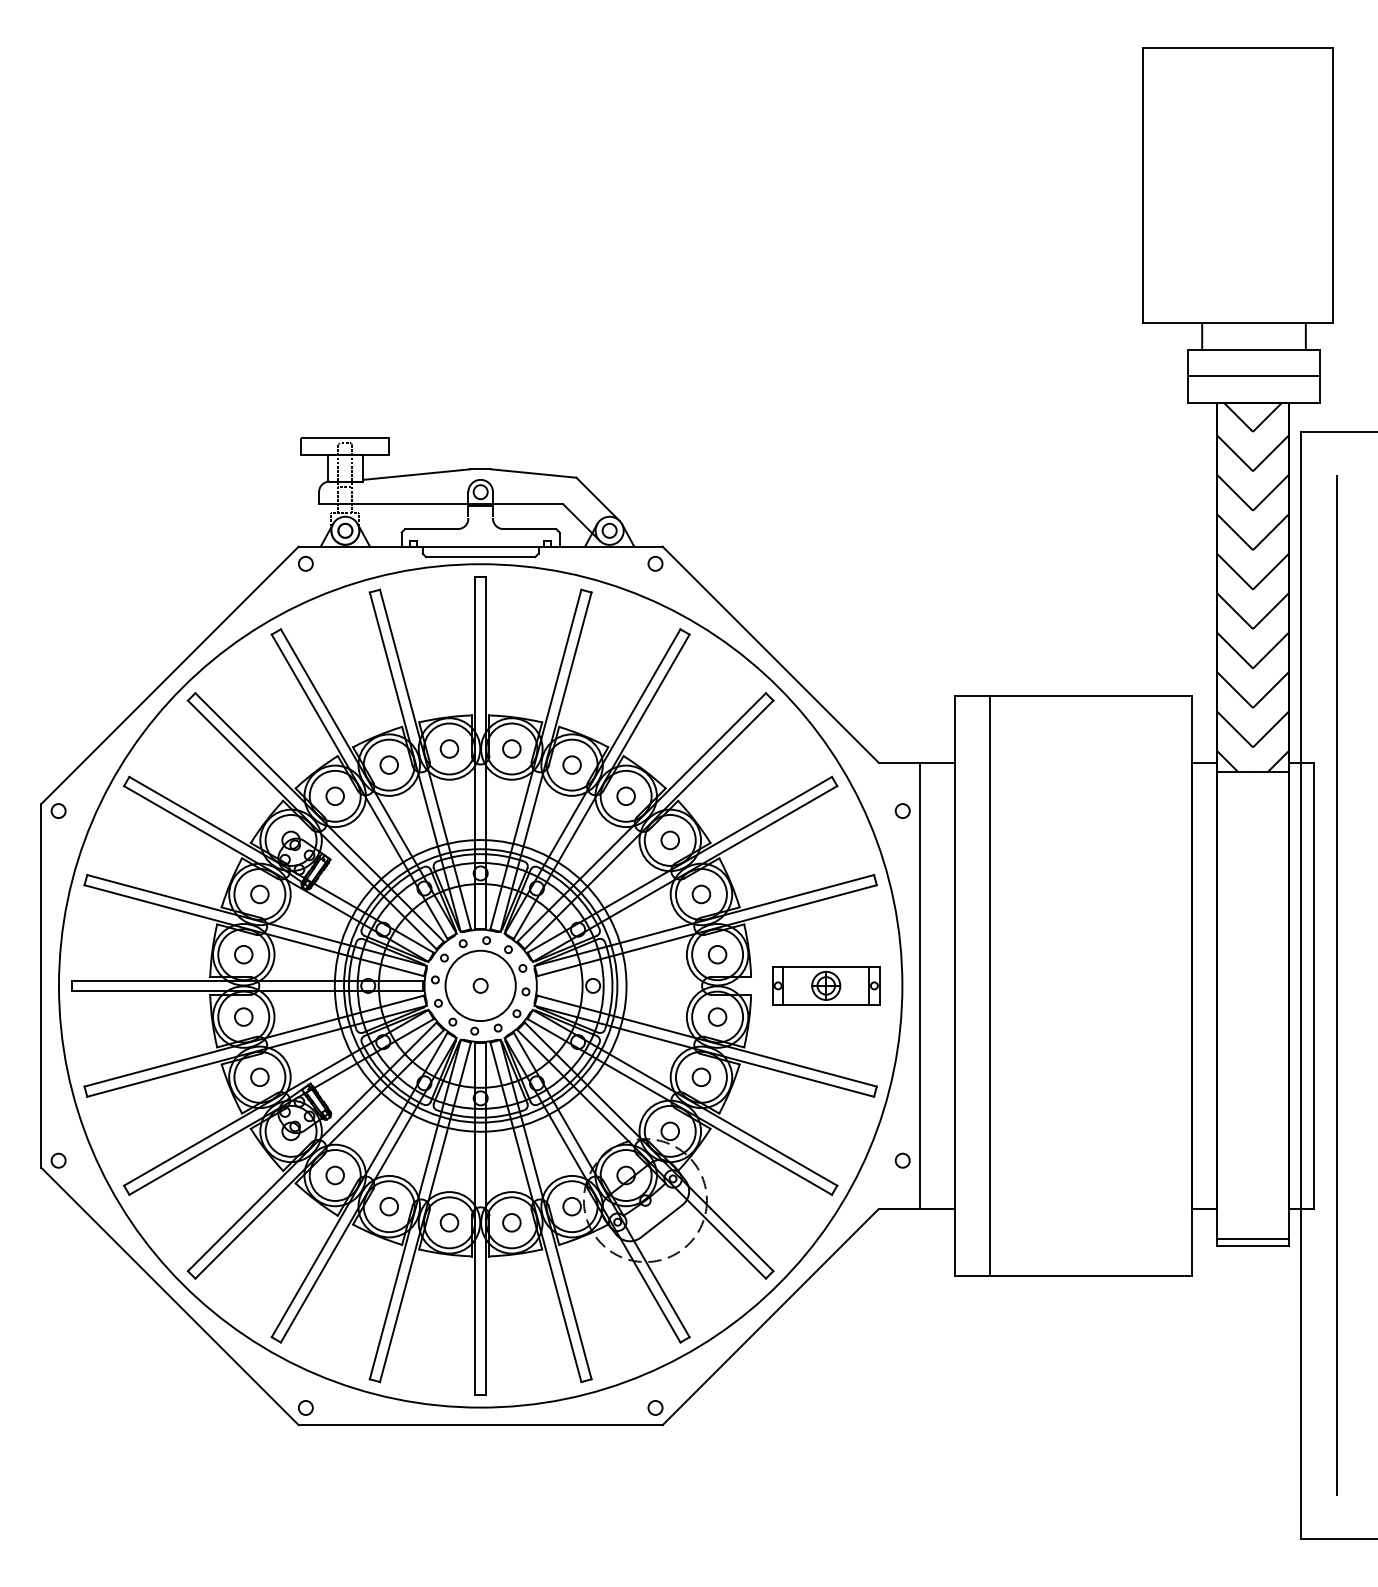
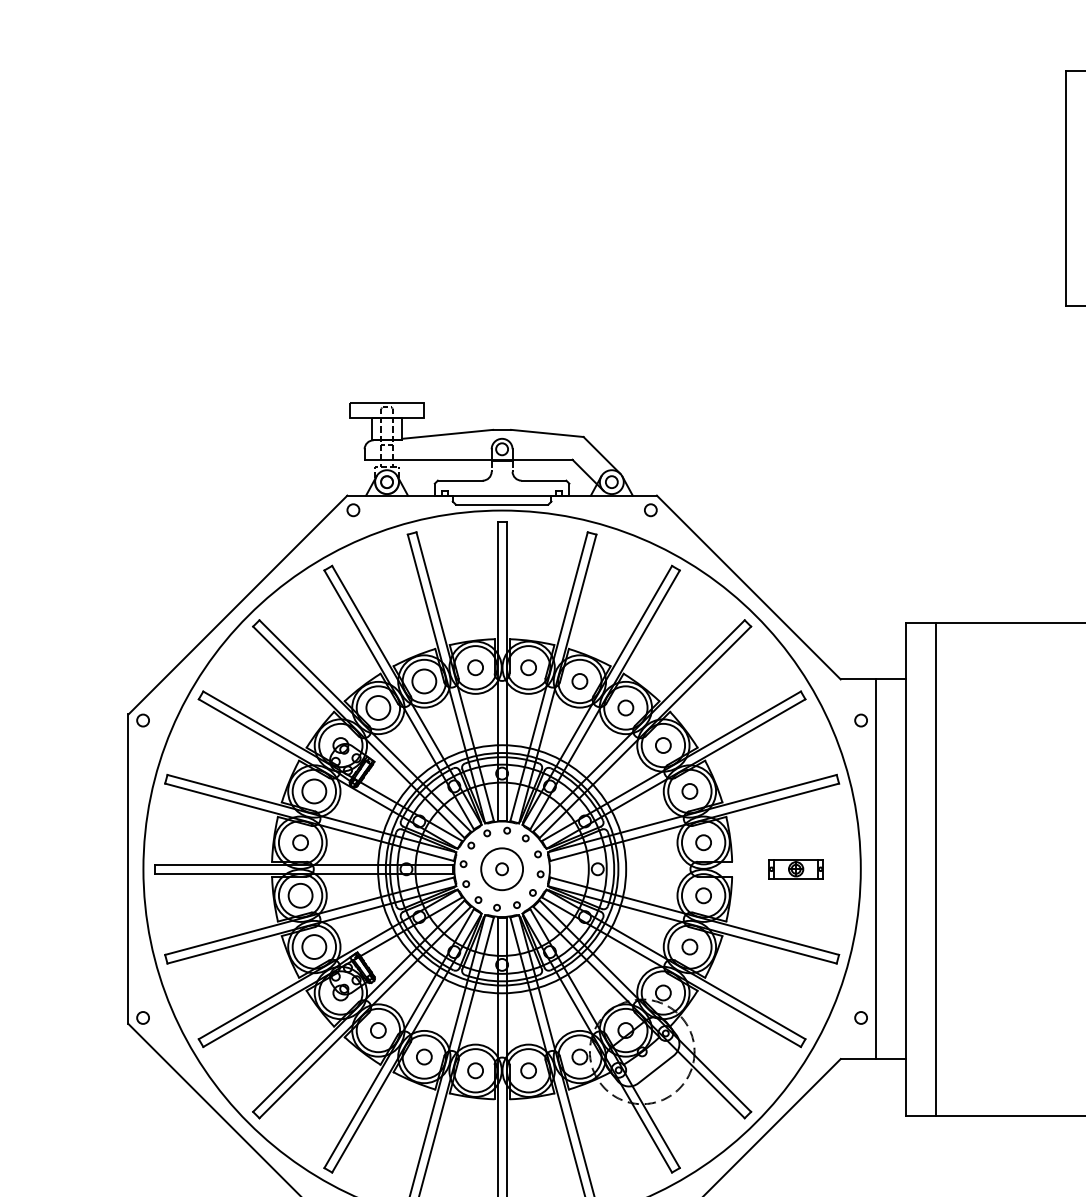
circle: (389, 764) -> (424, 680), size x1.6
circle: (335, 796) -> (378, 708), size x1.6
circle: (259, 894) -> (313, 791), size x1.6
circle: (480, 985) -> (501, 868), size x0.7
part: (826, 985) -> (796, 868), size x0.6
circle: (243, 1016) -> (300, 895), size x1.6
circle: (259, 1077) -> (313, 947), size x1.6

